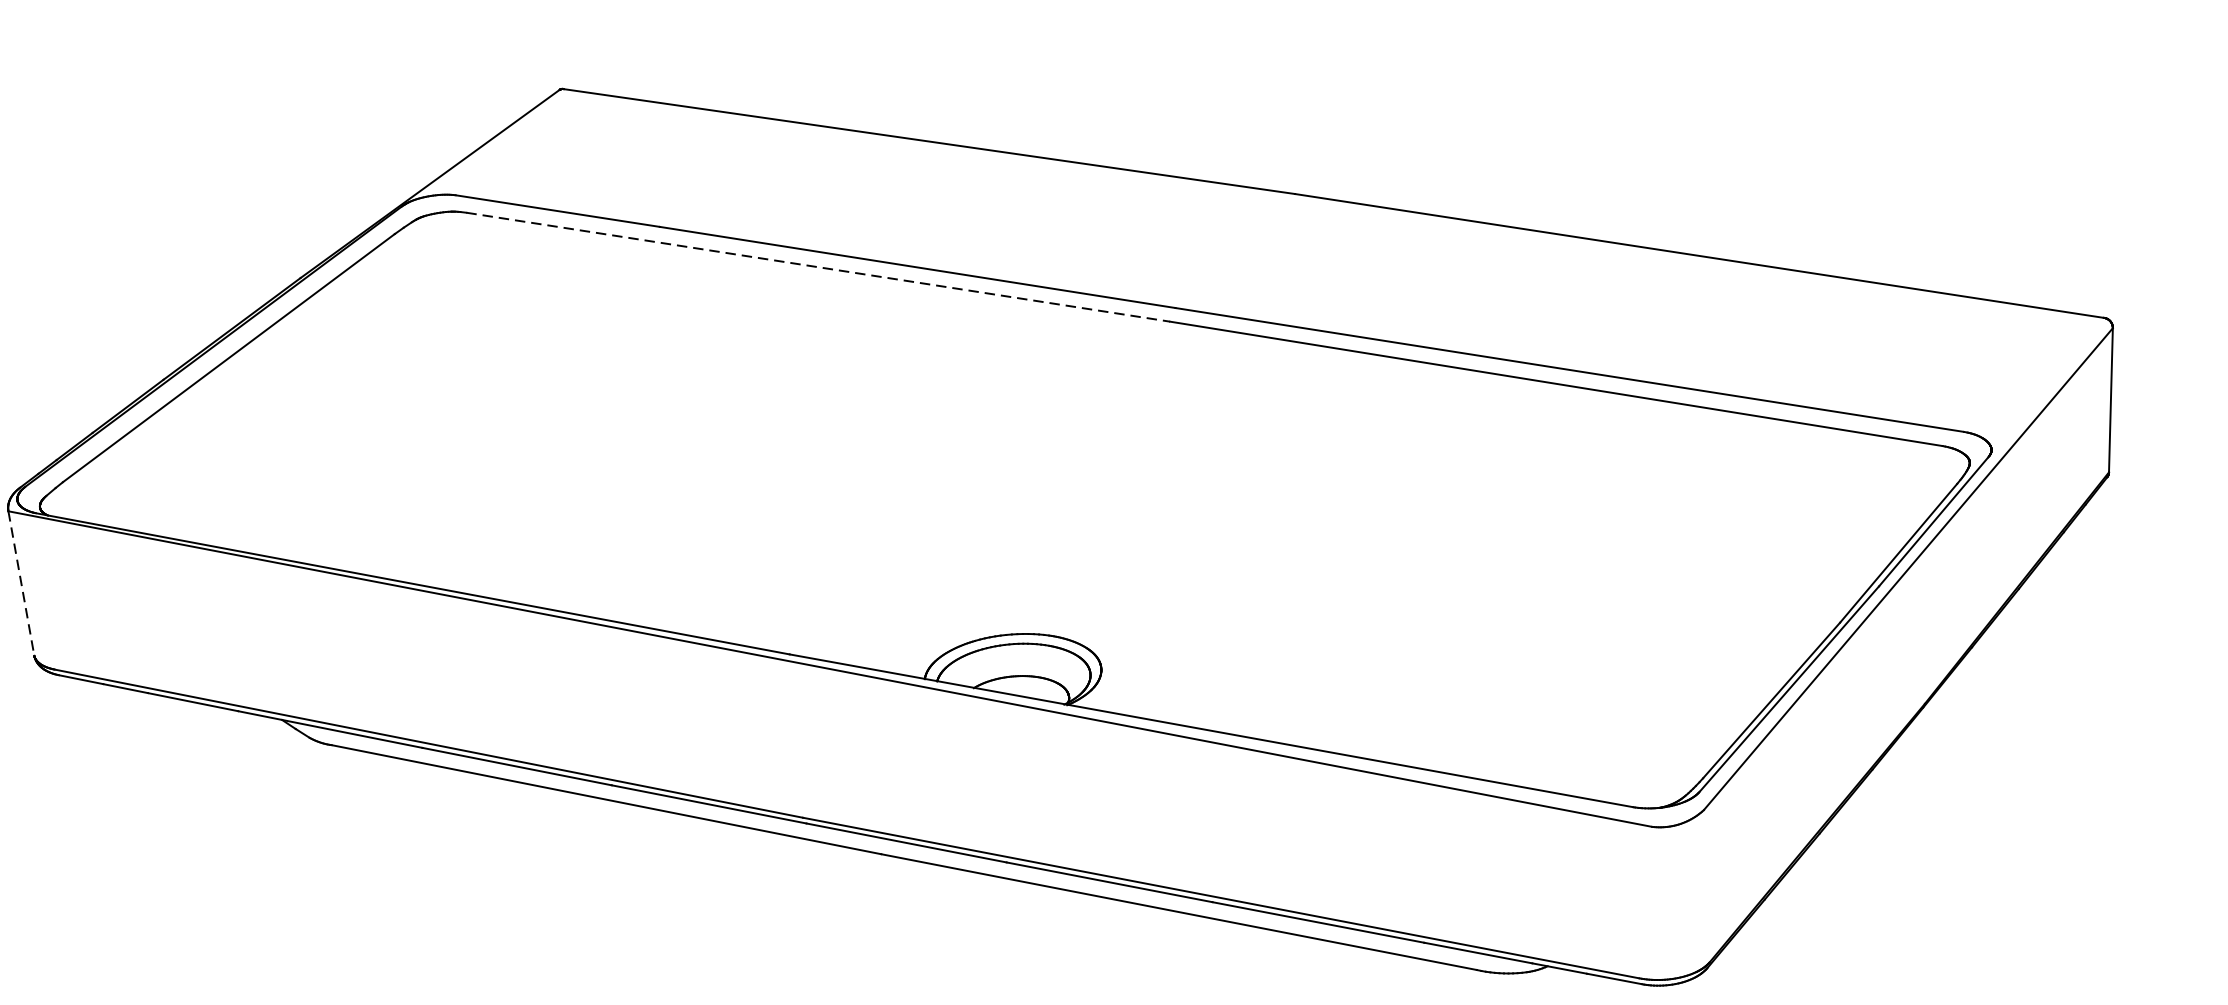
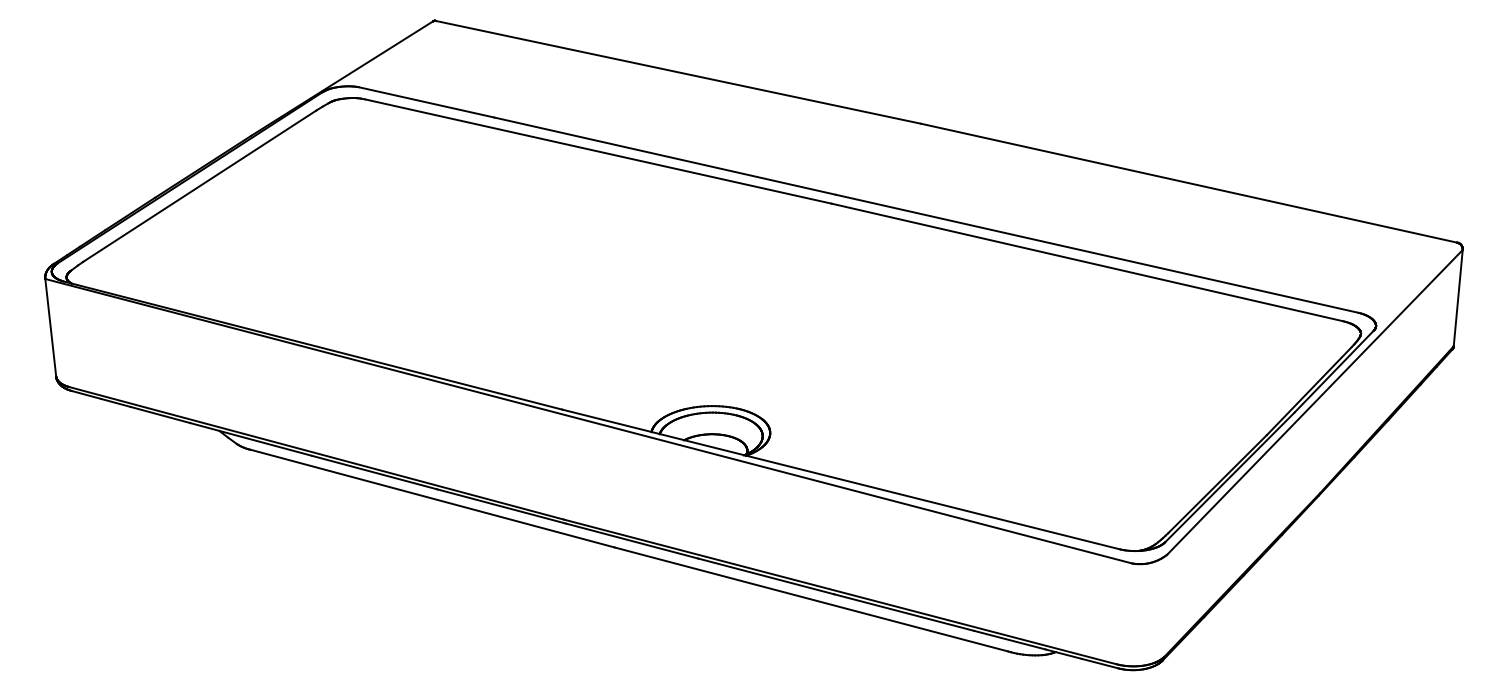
line: (818, 267) -> (598, 151), dashed -> solid
line: (21, 584) -> (50, 328), dashed -> solid

